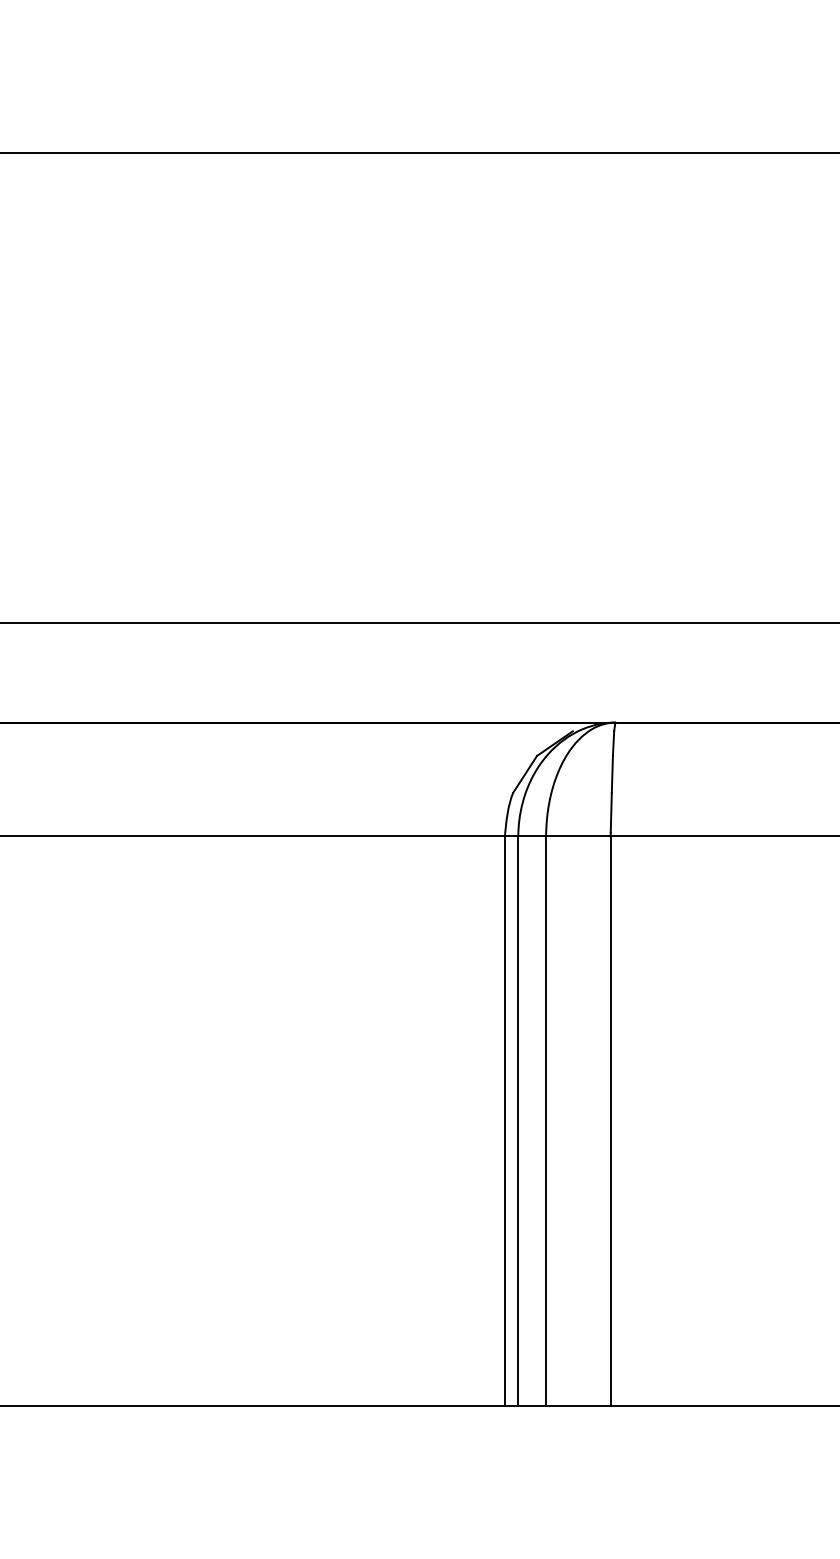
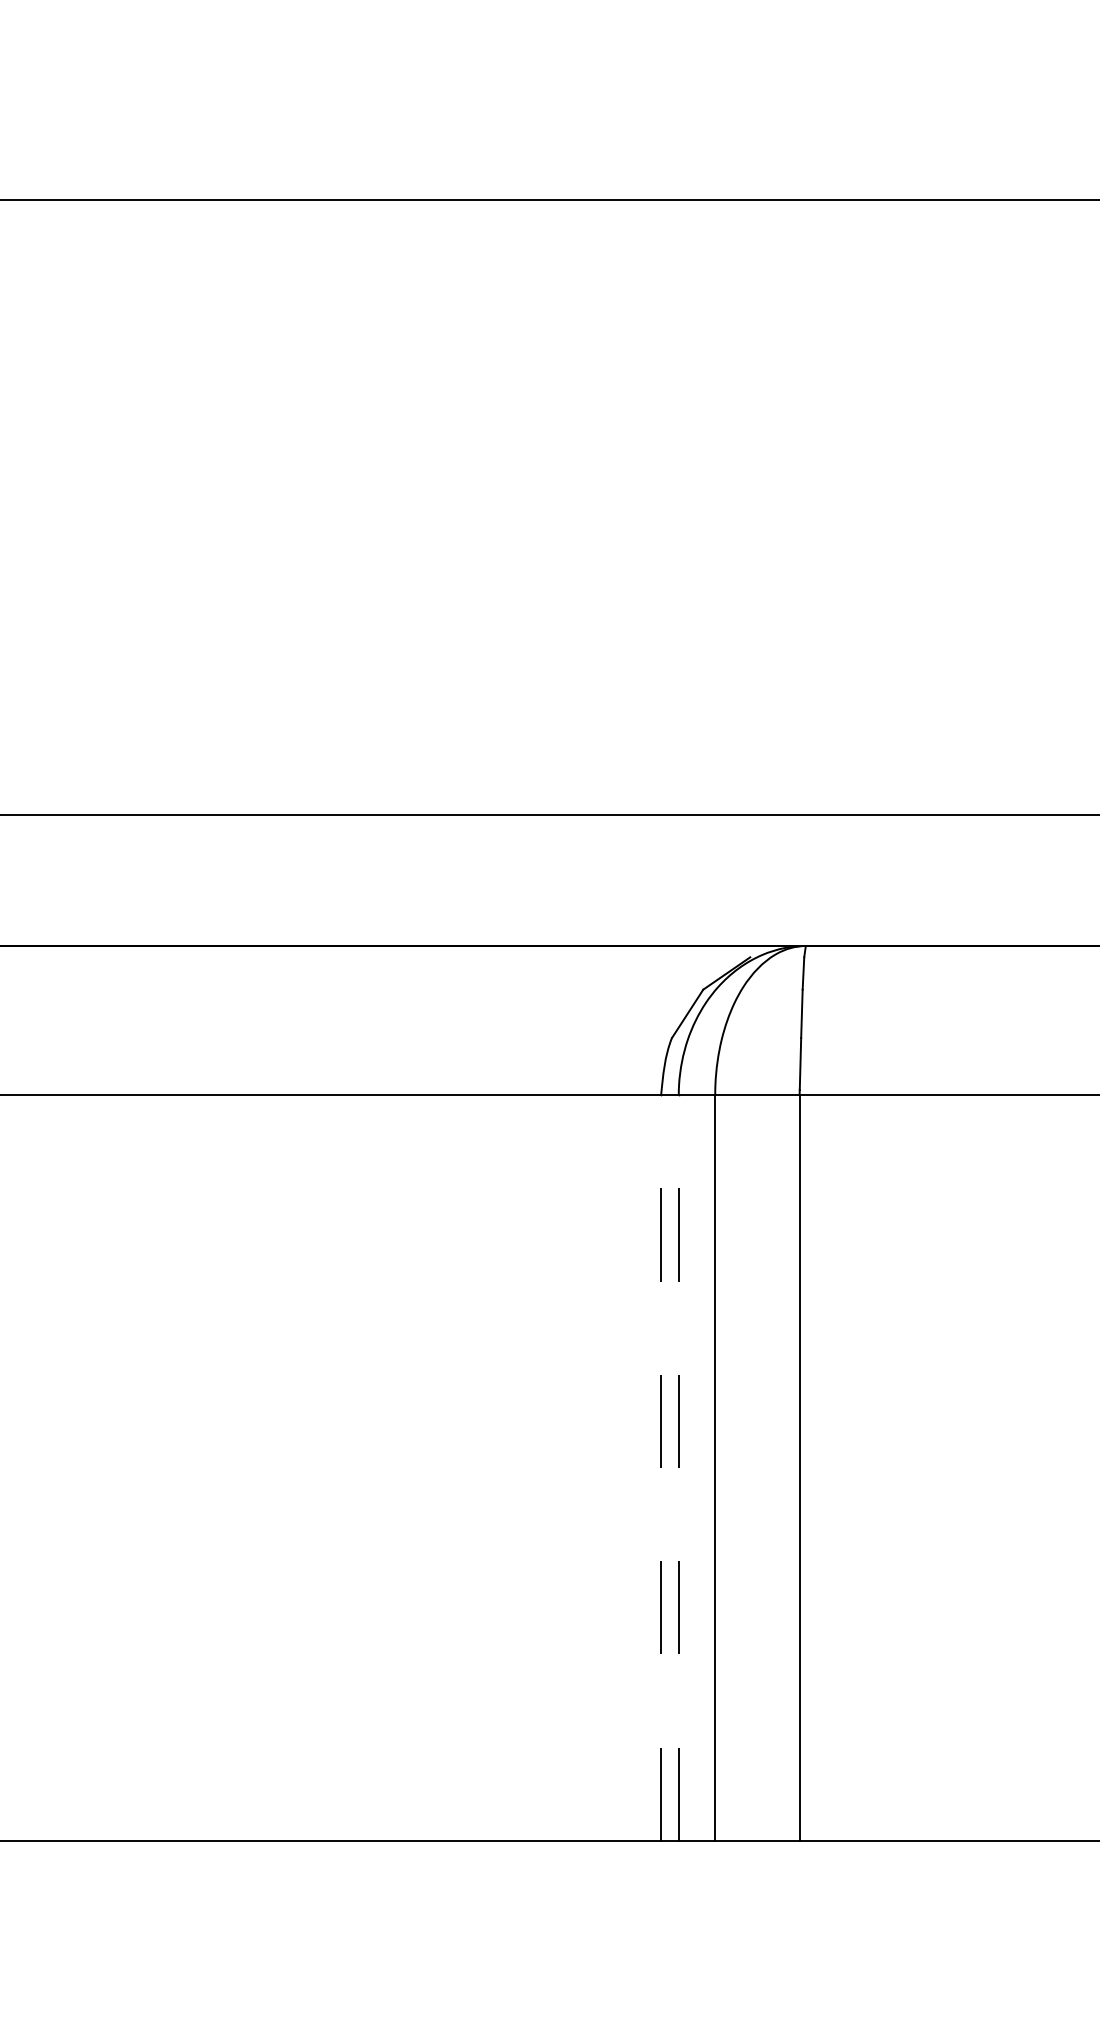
line: (504, 1121) -> (660, 1468), solid -> dashed
line: (518, 1121) -> (678, 1468), solid -> dashed

